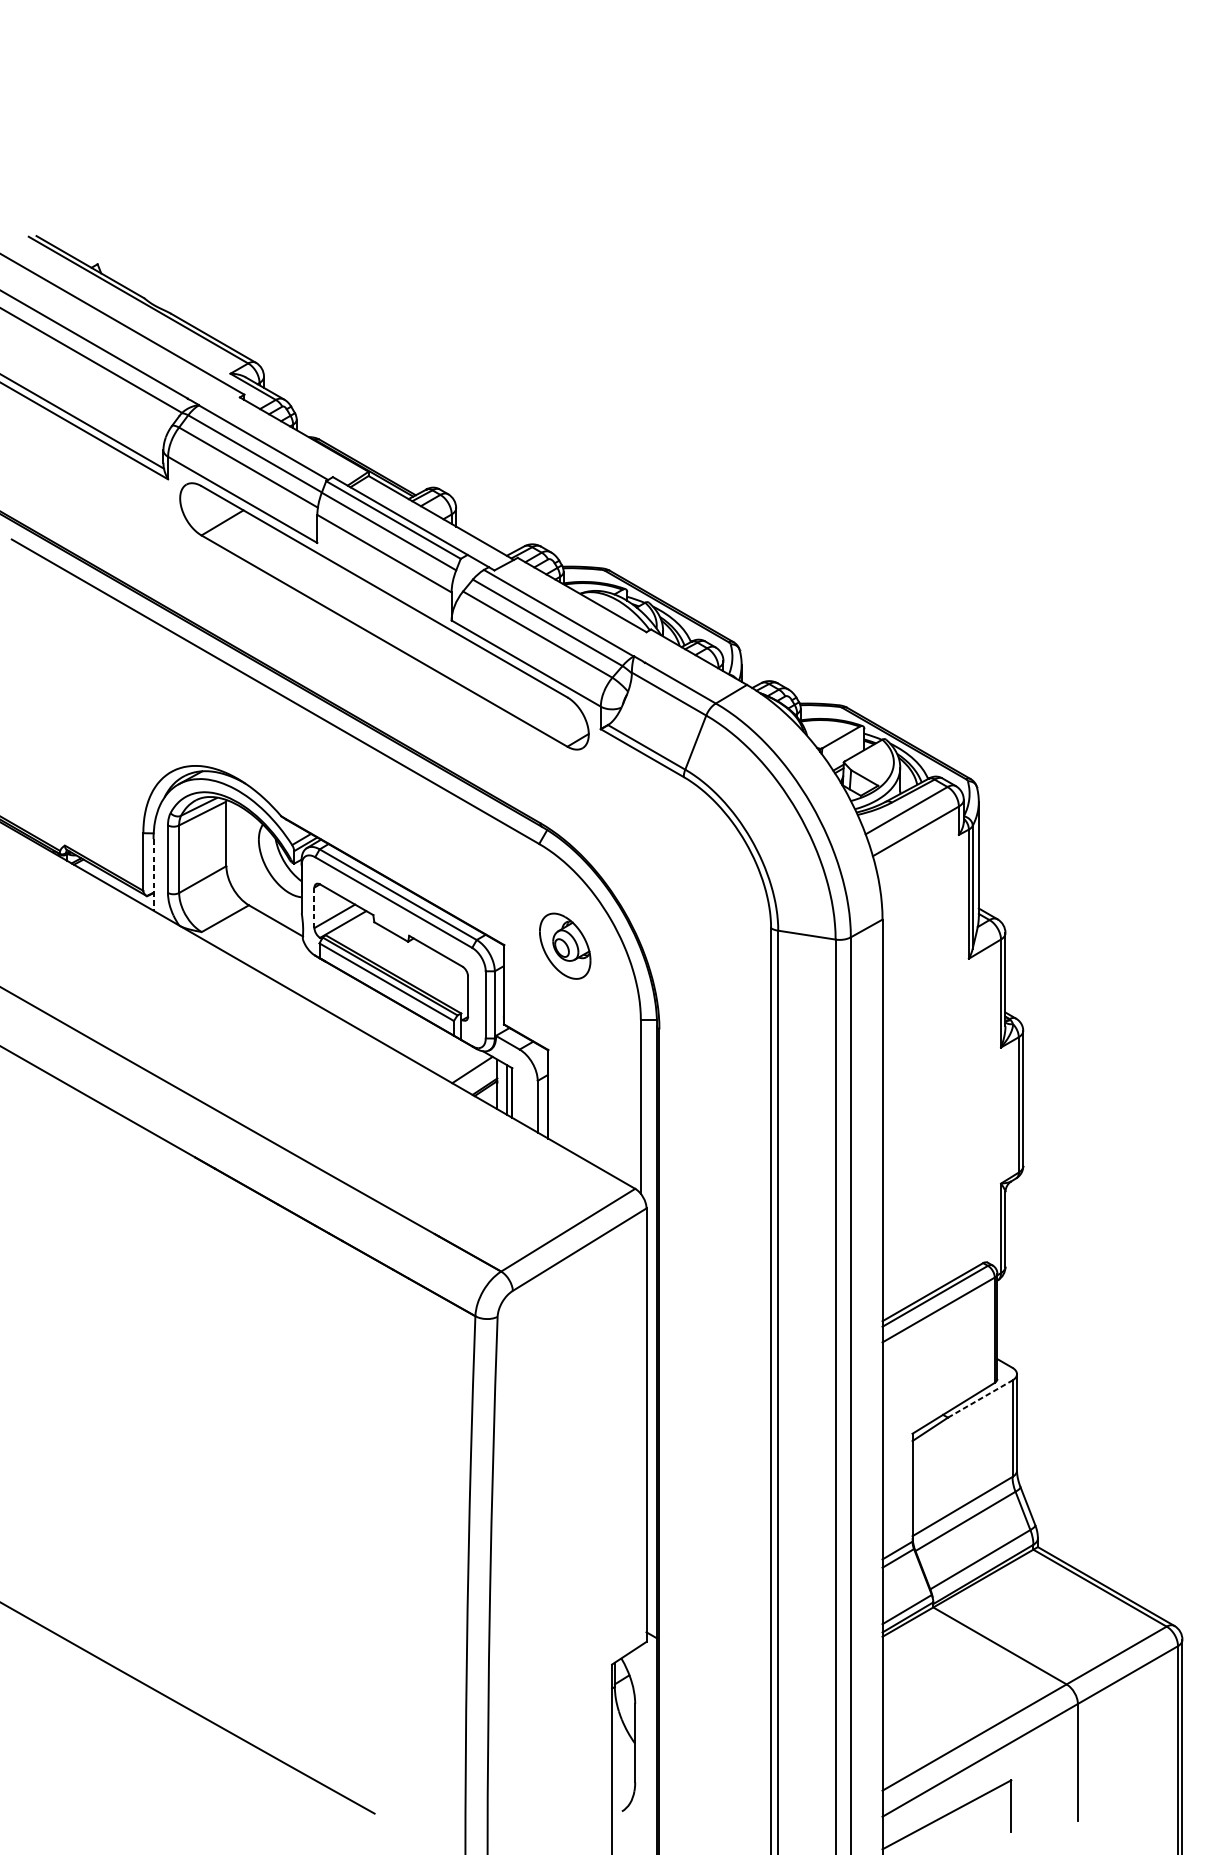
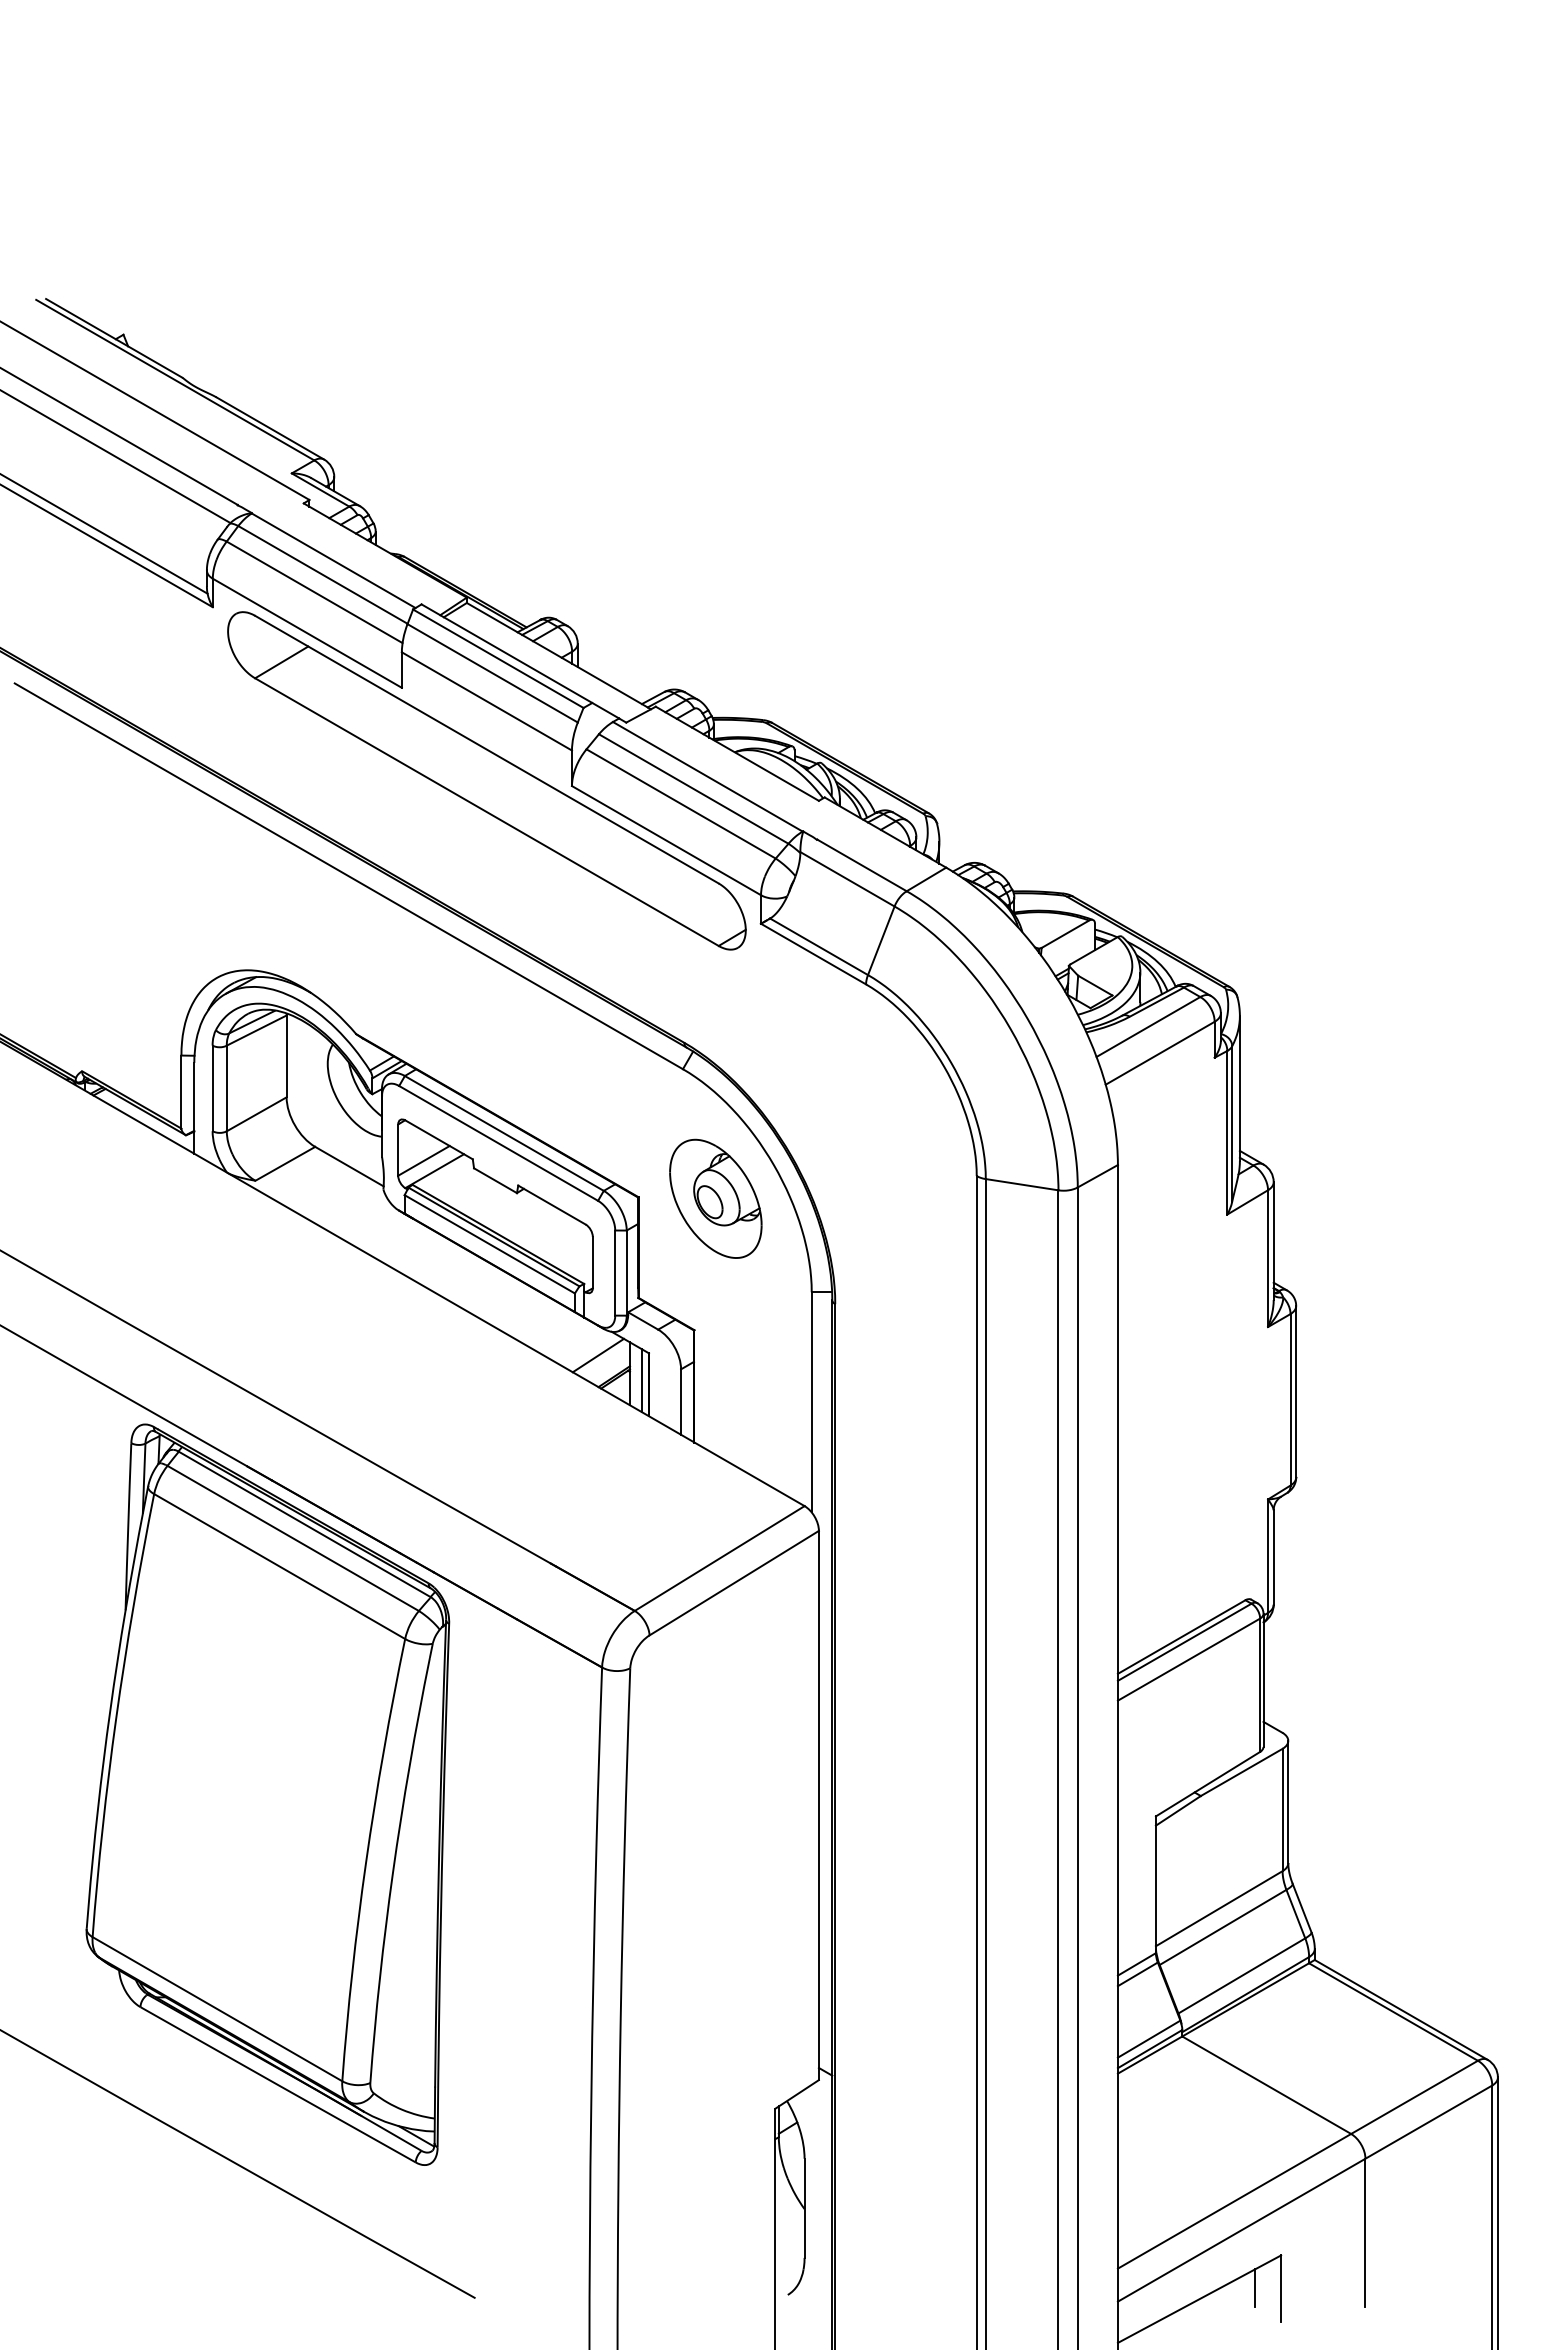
line: (153, 875) -> (194, 1108), dashed -> solid
line: (314, 908) -> (398, 1150), dashed -> solid
part: (564, 946) -> (715, 1198), size x1.43
line: (980, 1399) -> (1242, 1772), dashed -> solid
part: (211, 1416) -> (267, 1794), added
line: (991, 1805) -> (1255, 2287), added

